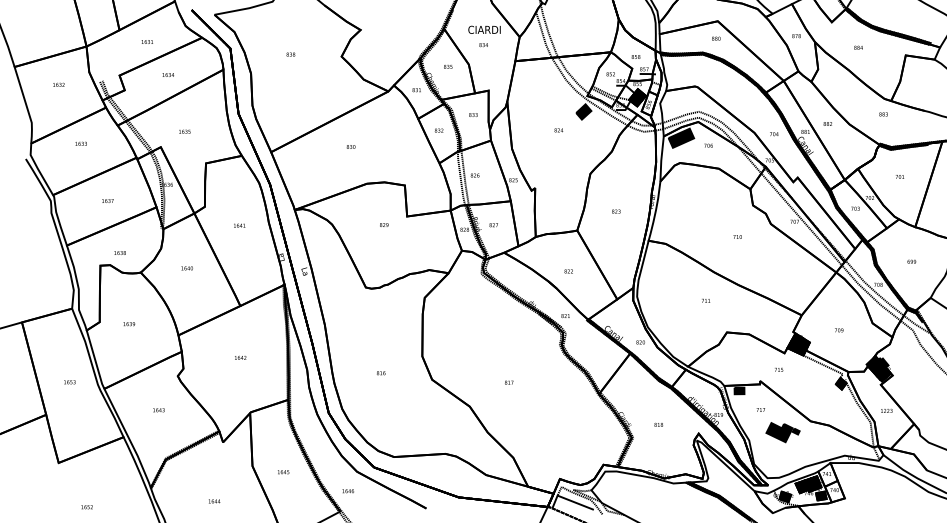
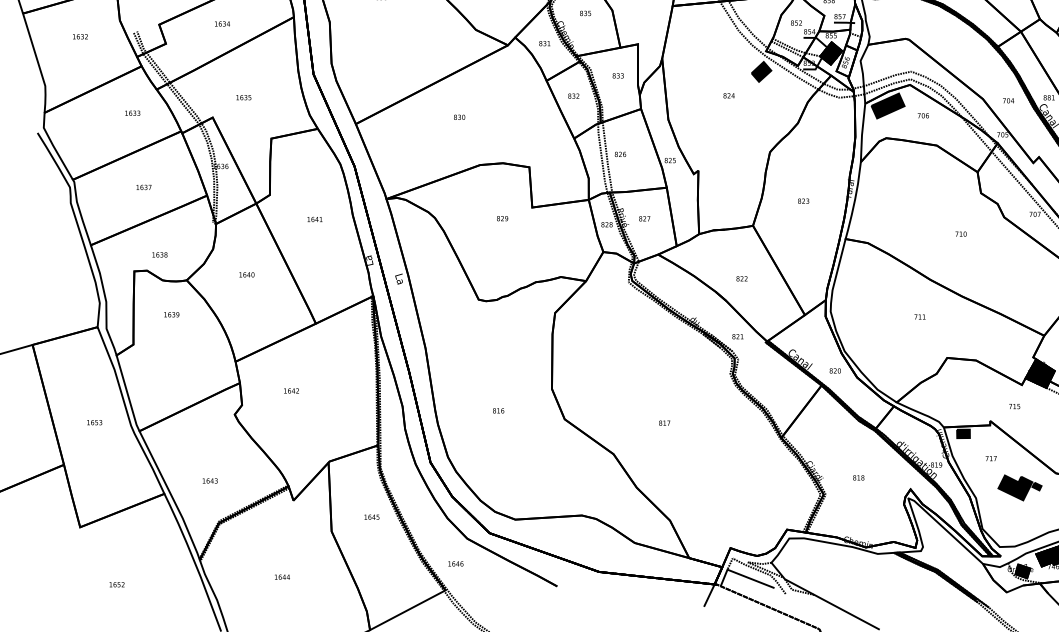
text: (80, 143) -> (131, 112), moved
text: (129, 324) -> (172, 315), moved
text: (240, 357) -> (291, 390), moved
text: (158, 410) -> (209, 481), moved
text: (283, 472) -> (371, 517), moved

